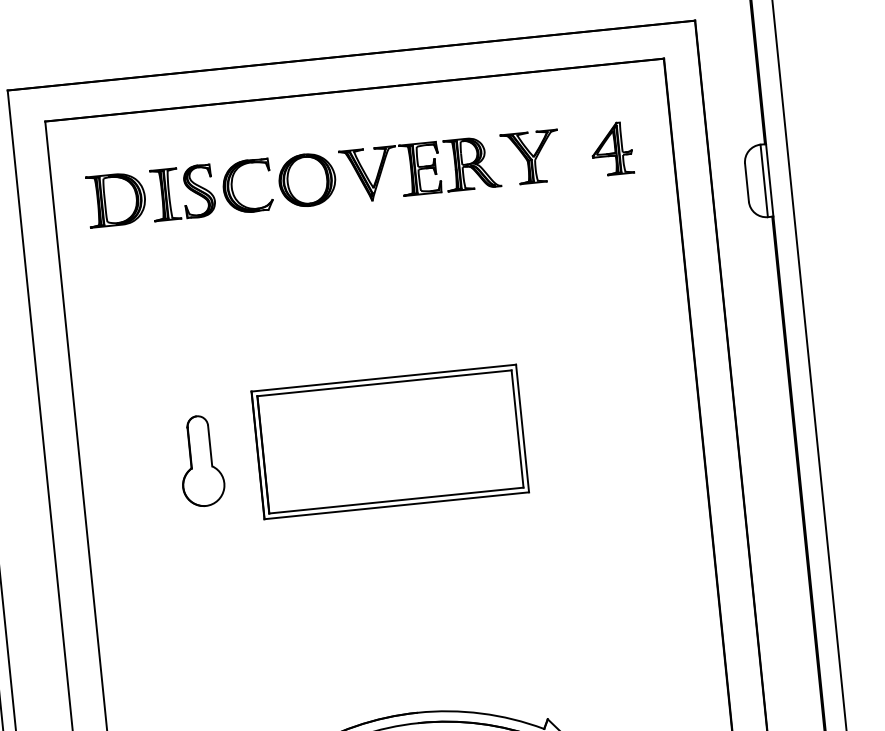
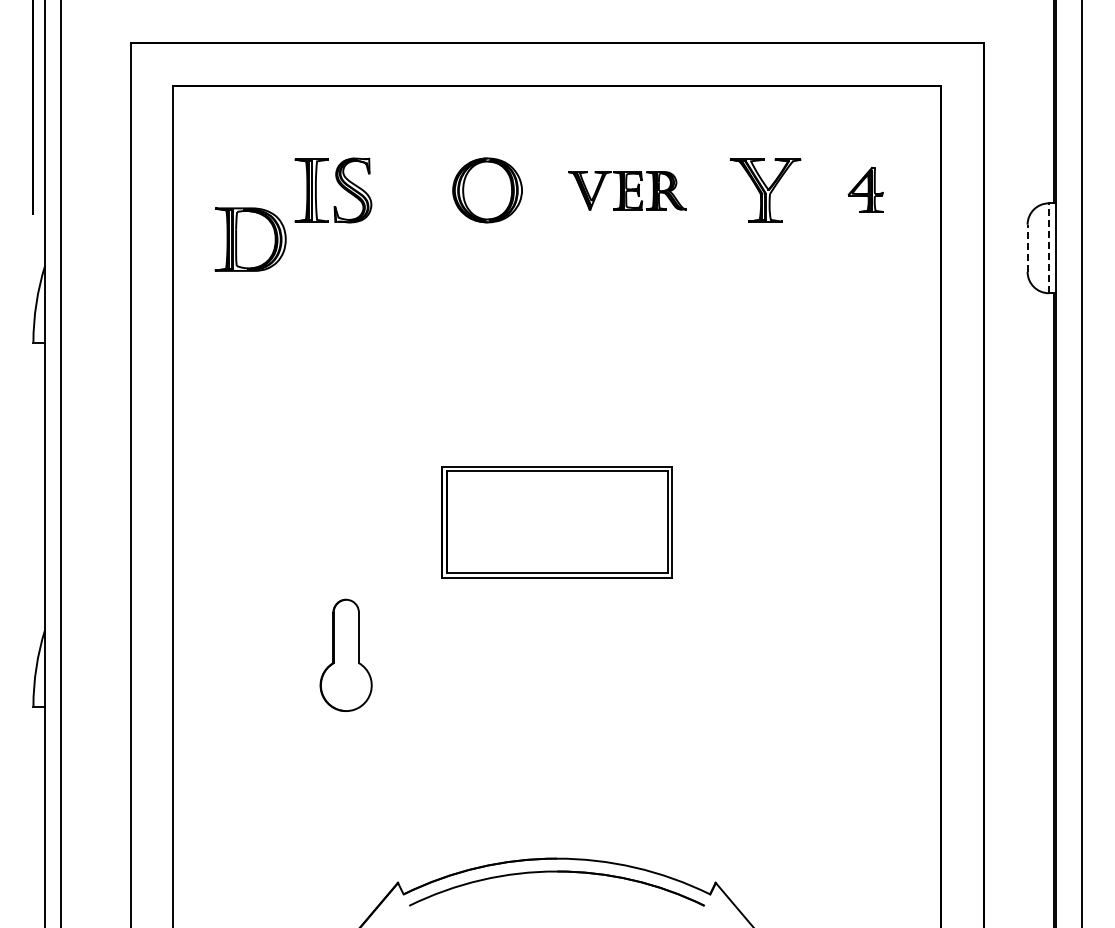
part: (611, 148) -> (865, 189), size x0.7
part: (420, 168) -> (627, 190), size x0.6
line: (764, 181) -> (1049, 248), solid -> dashed
line: (746, 182) -> (1027, 248), solid -> dashed
part: (233, 191) -> (395, 194), removed
part: (116, 199) -> (250, 239), moved
part: (390, 442) -> (556, 522), size x0.7
part: (200, 460) -> (345, 654), moved

